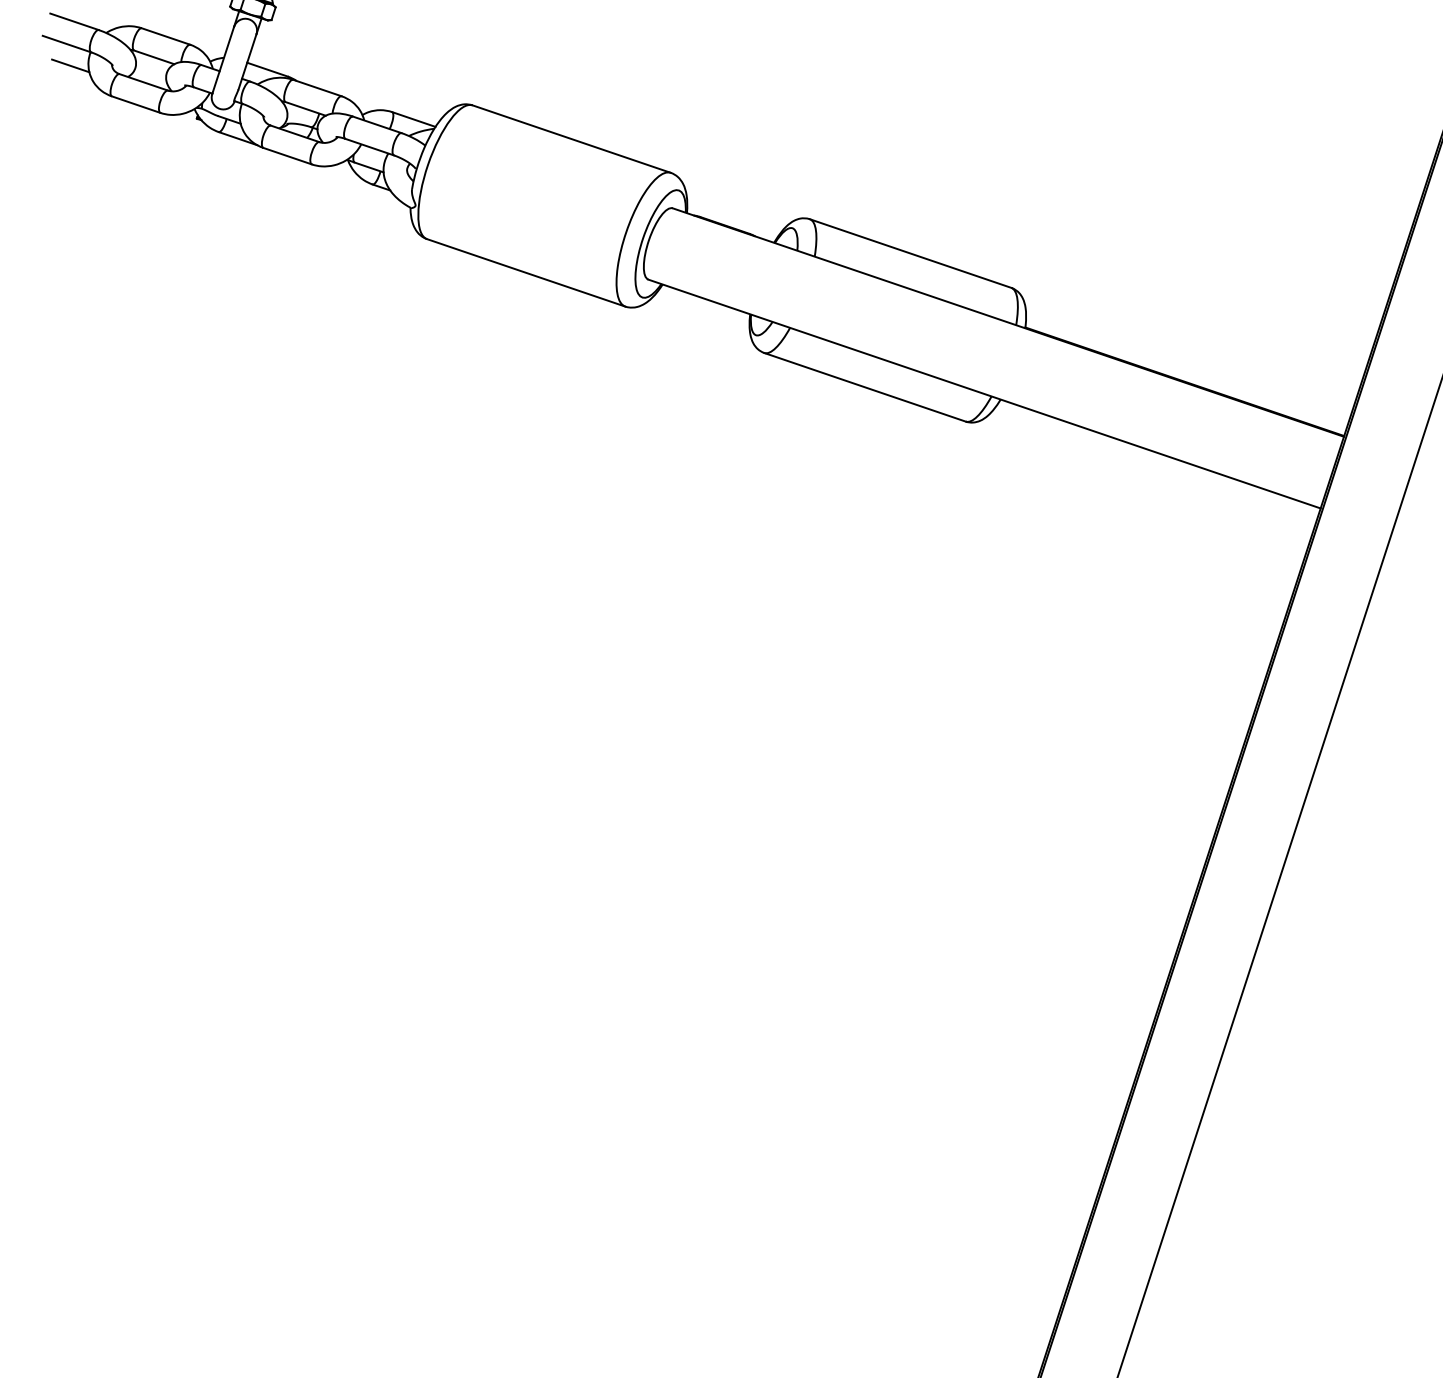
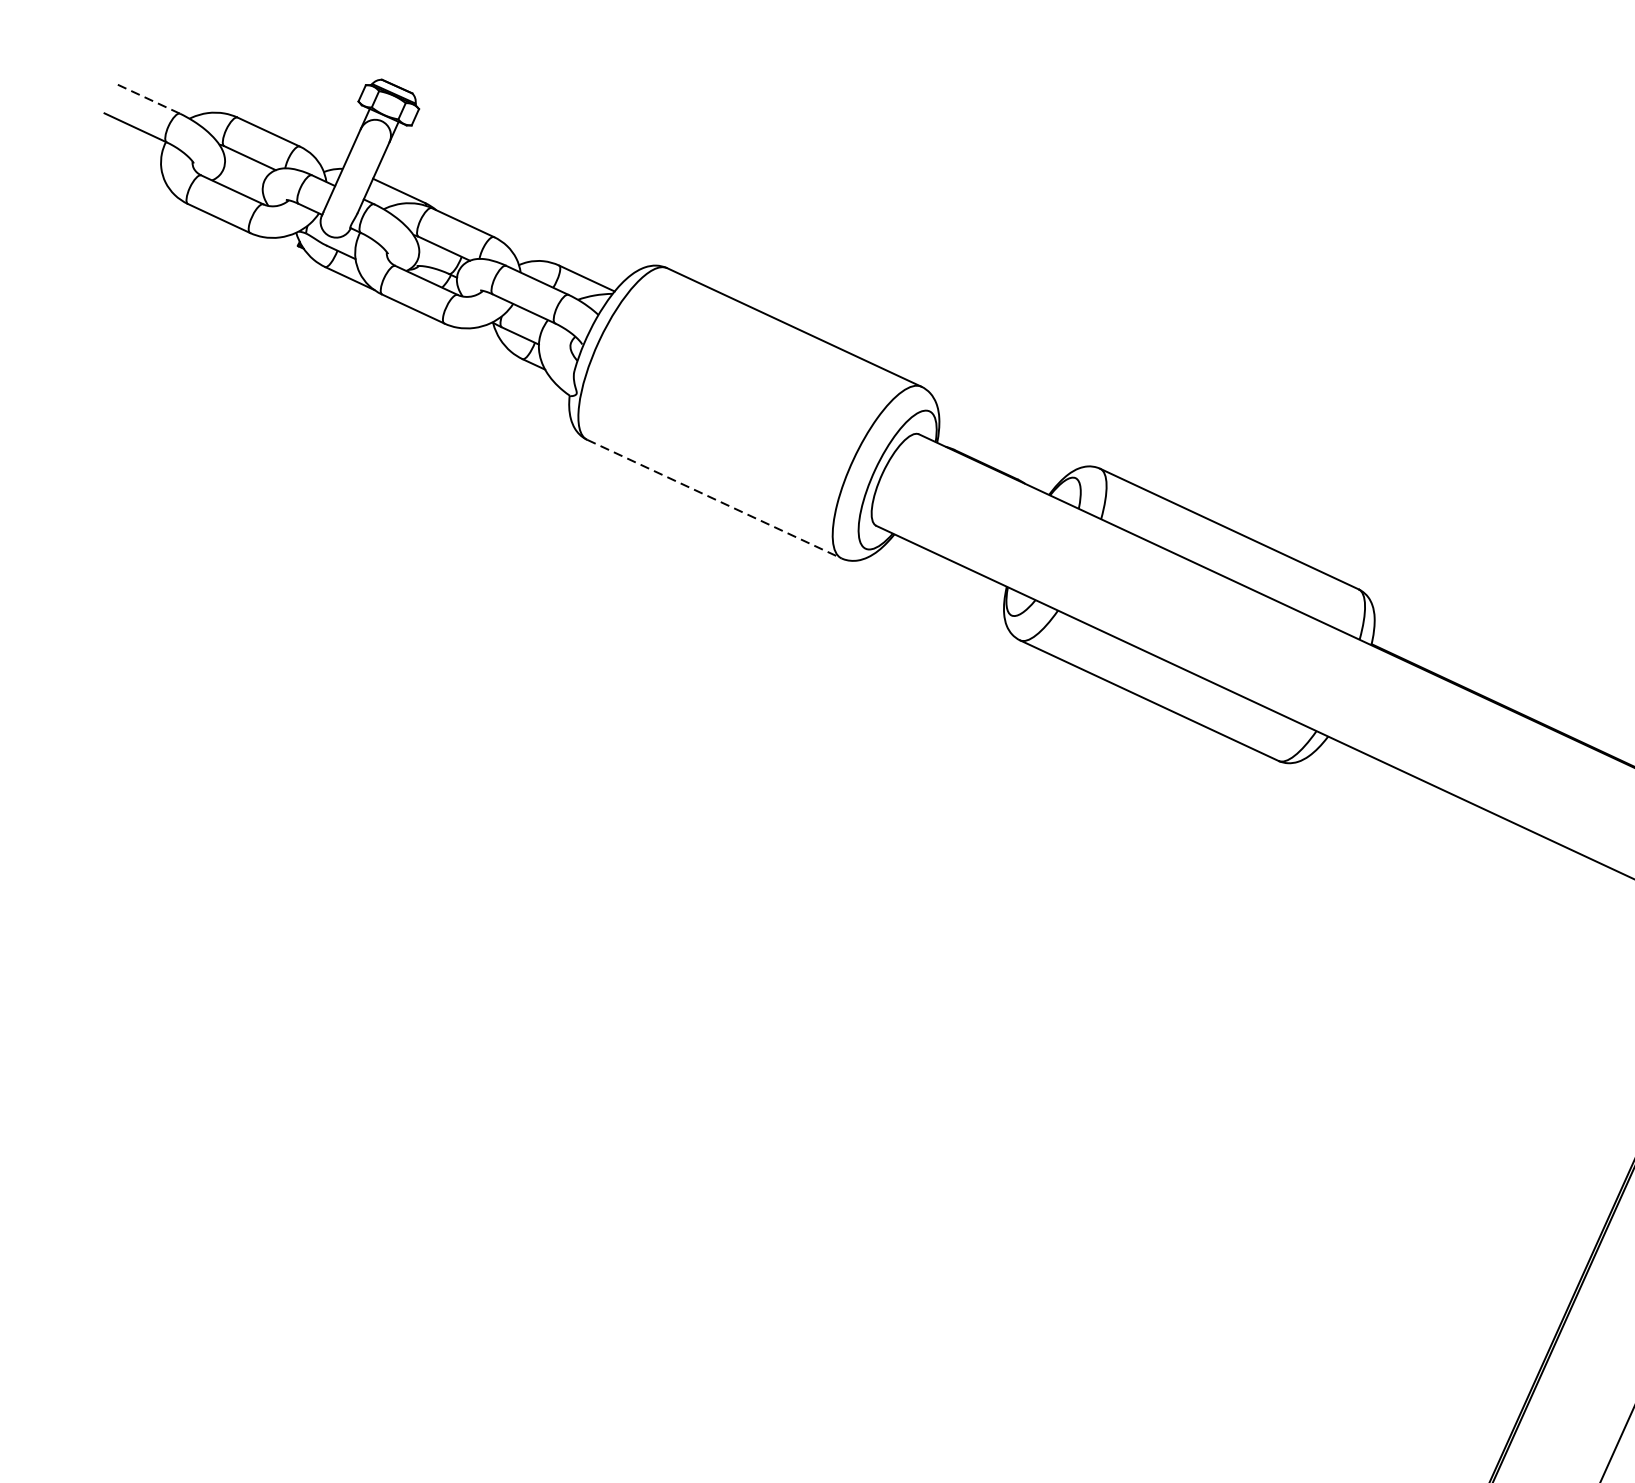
line: (74, 21) -> (148, 98), solid -> dashed
line: (70, 65) -> (137, 156), removed
line: (526, 272) -> (714, 498), solid -> dashed

